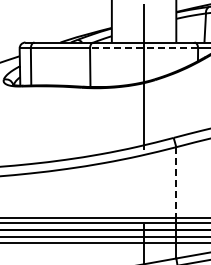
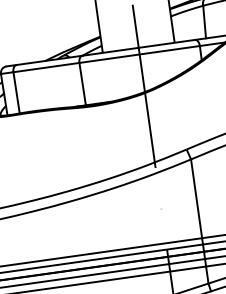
line: (143, 48) -> (139, 54), dashed -> solid
line: (176, 183) -> (196, 199), dashed -> solid

